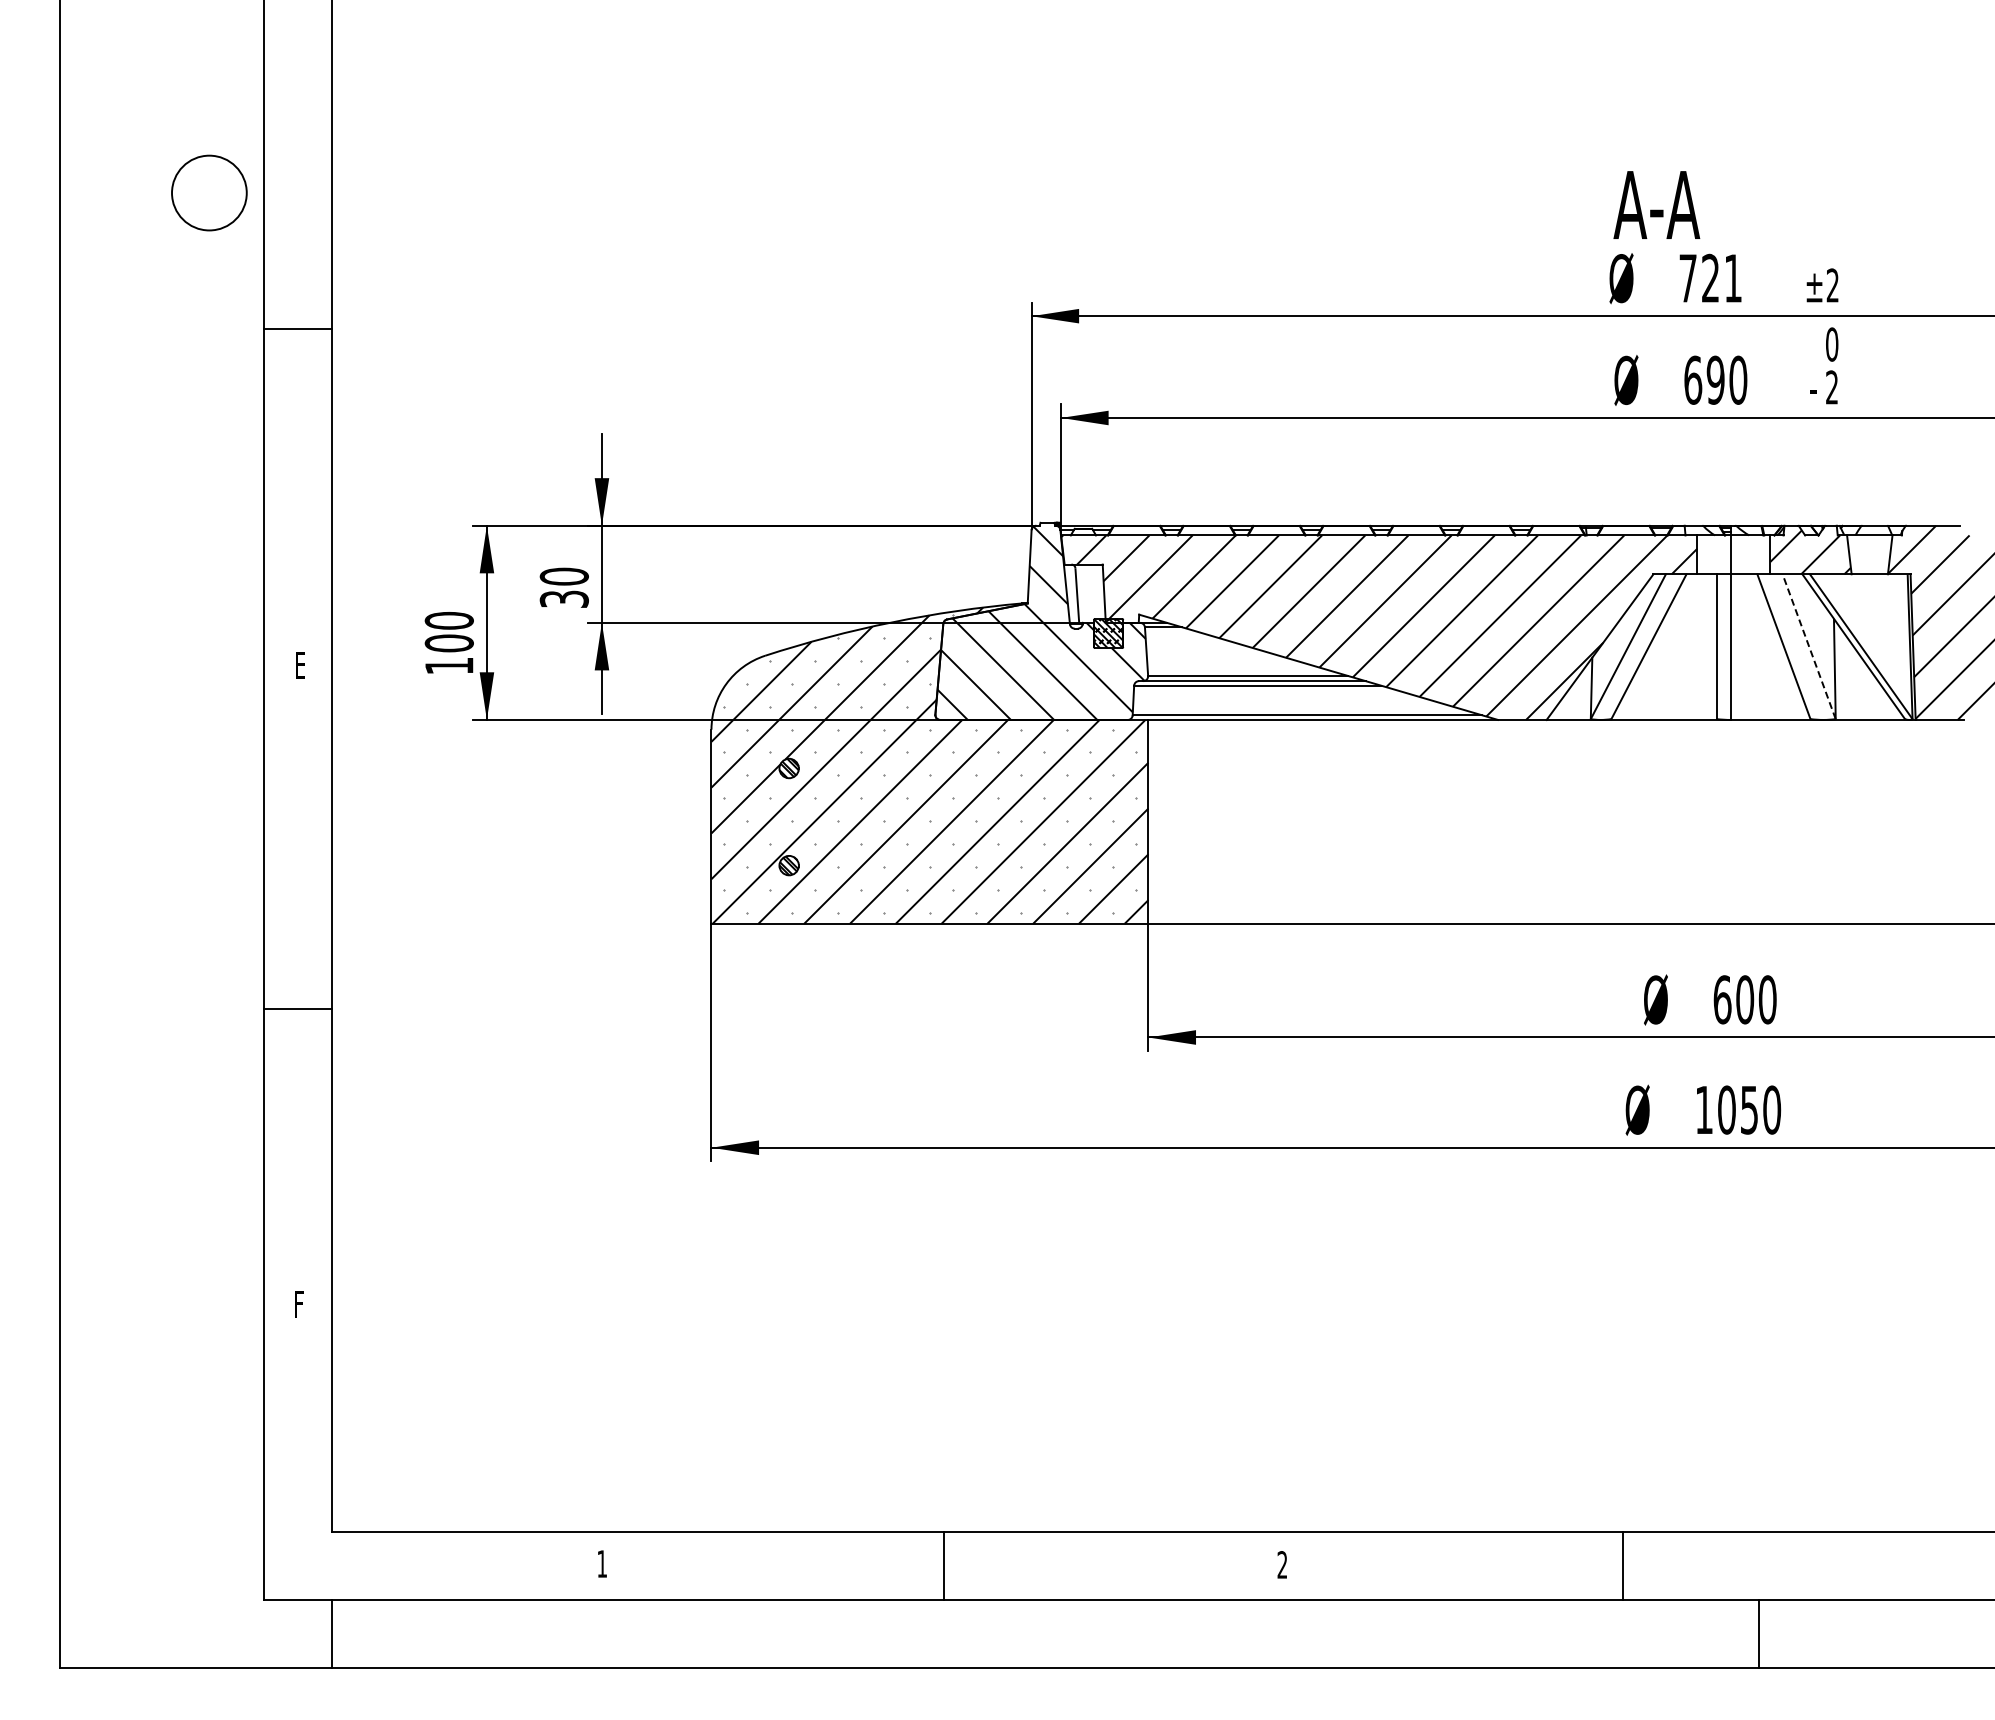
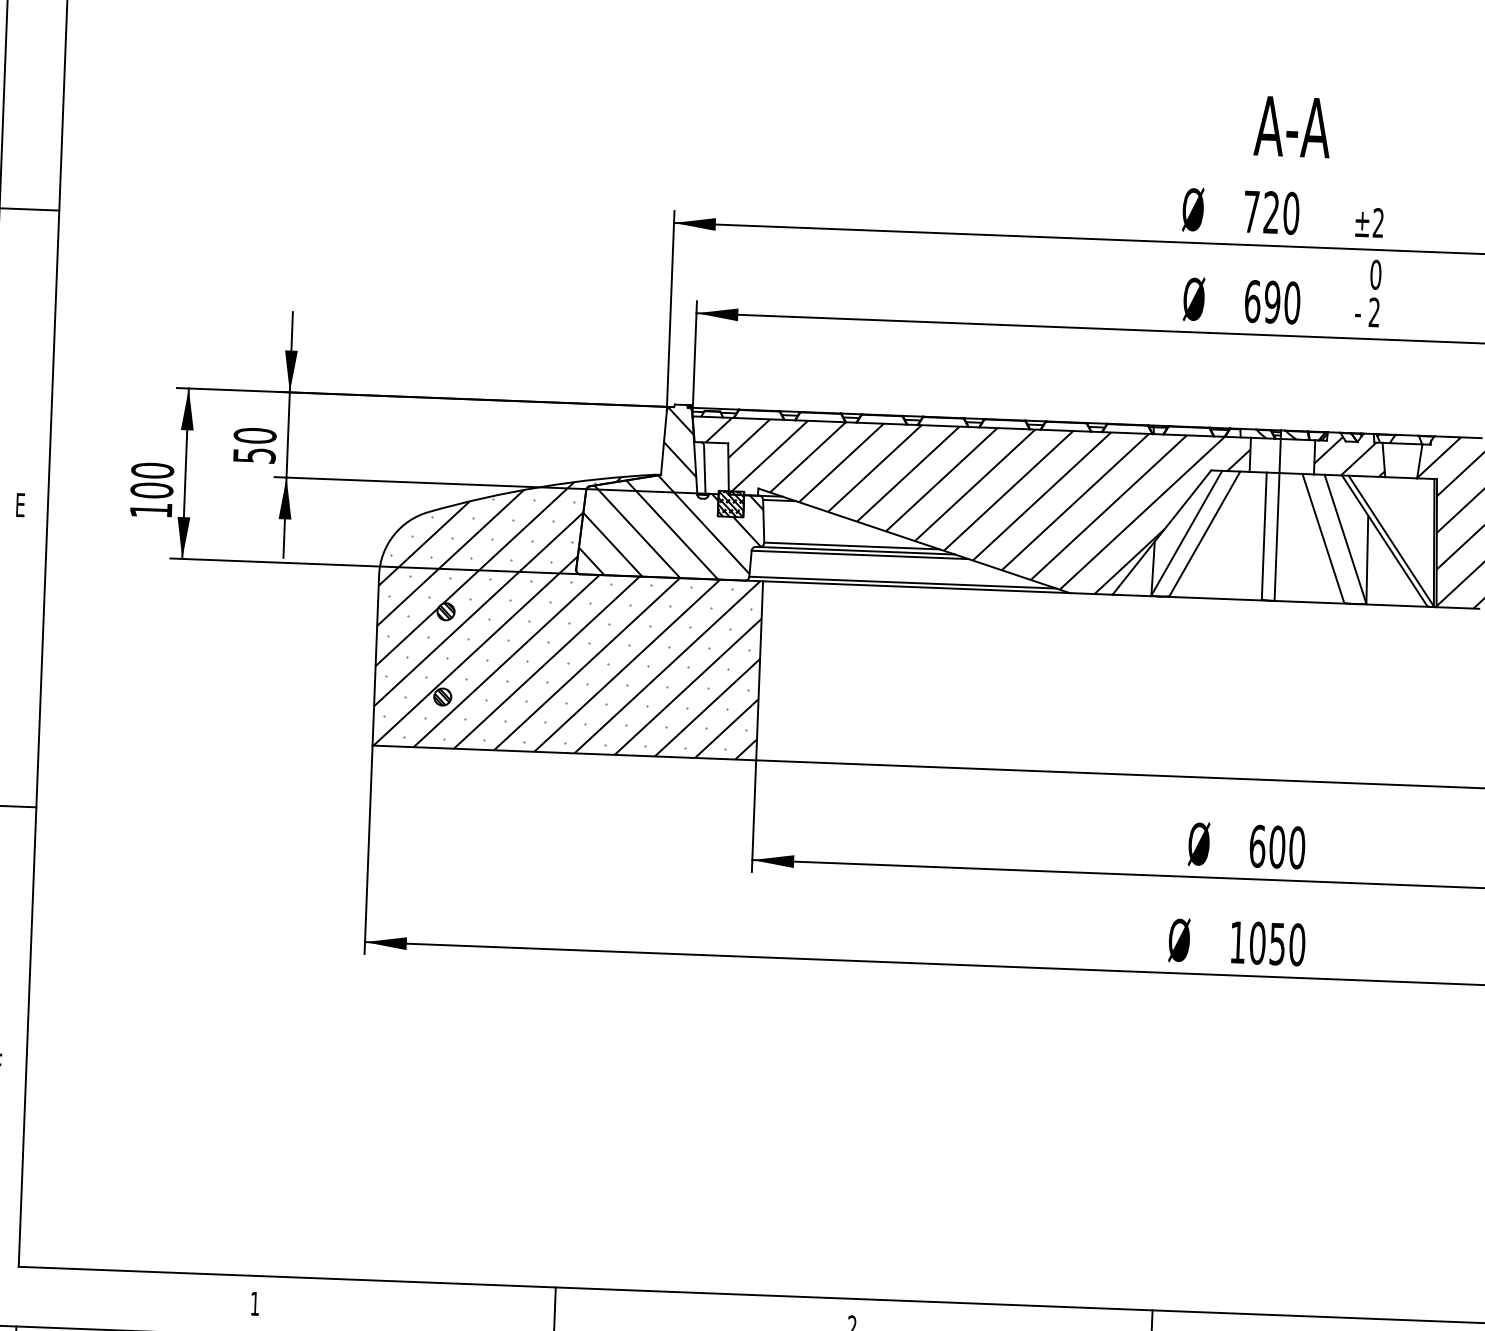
text: (1656, 204) -> (1292, 126), moved
text: (1733, 278) -> (1291, 213), 721 -> 720
text: (563, 598) -> (253, 454), 30 -> 50
line: (1808, 646) -> (1344, 539), dashed -> solid

